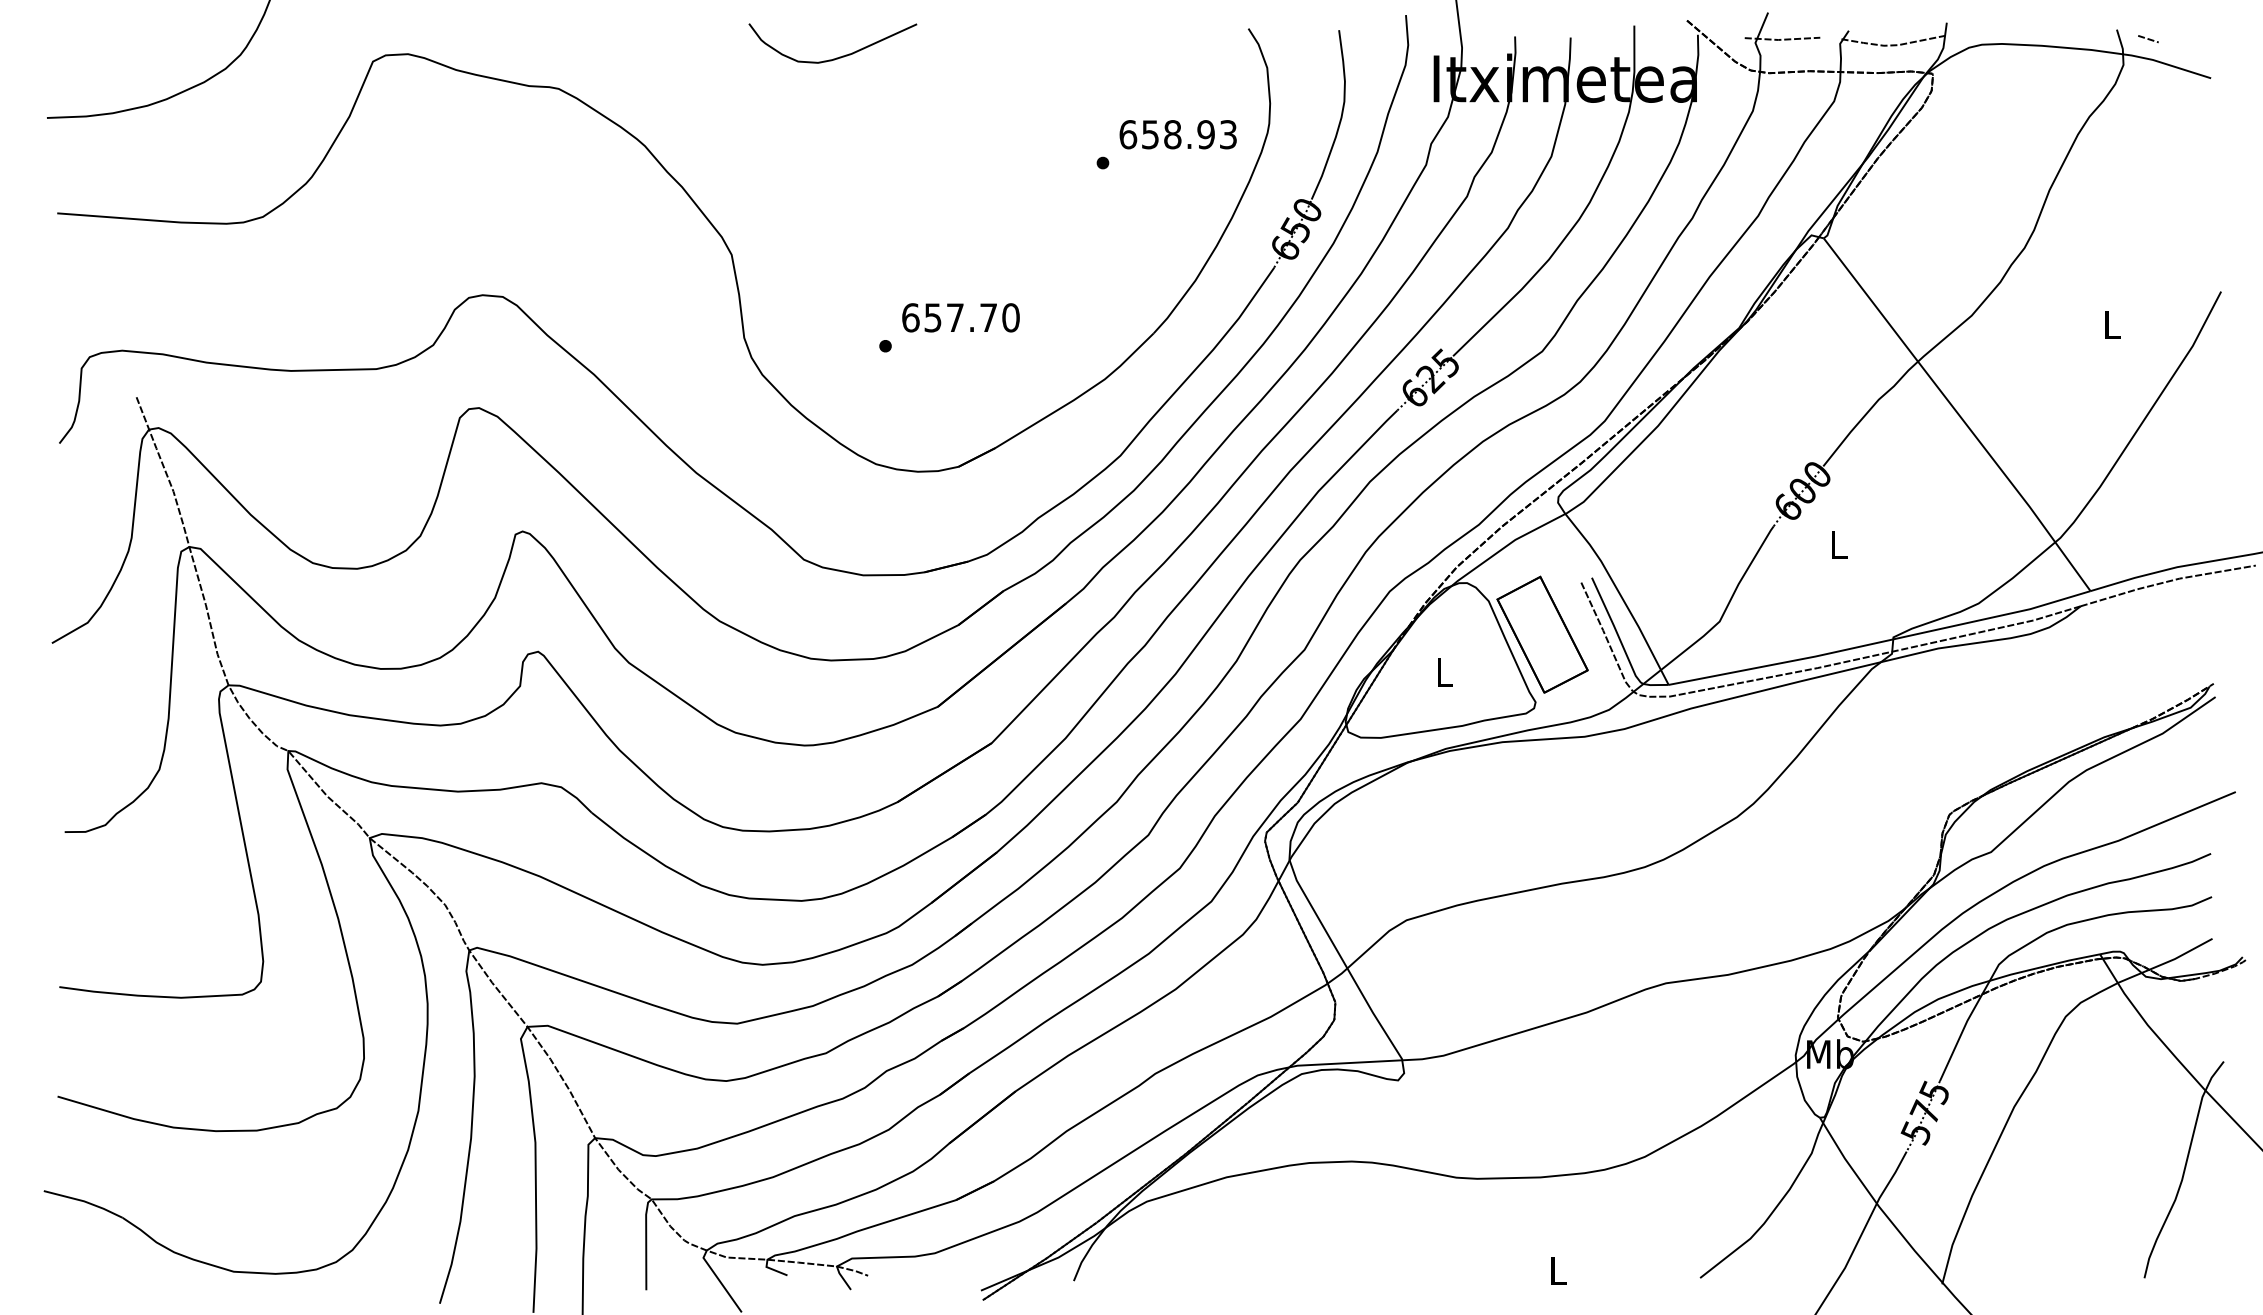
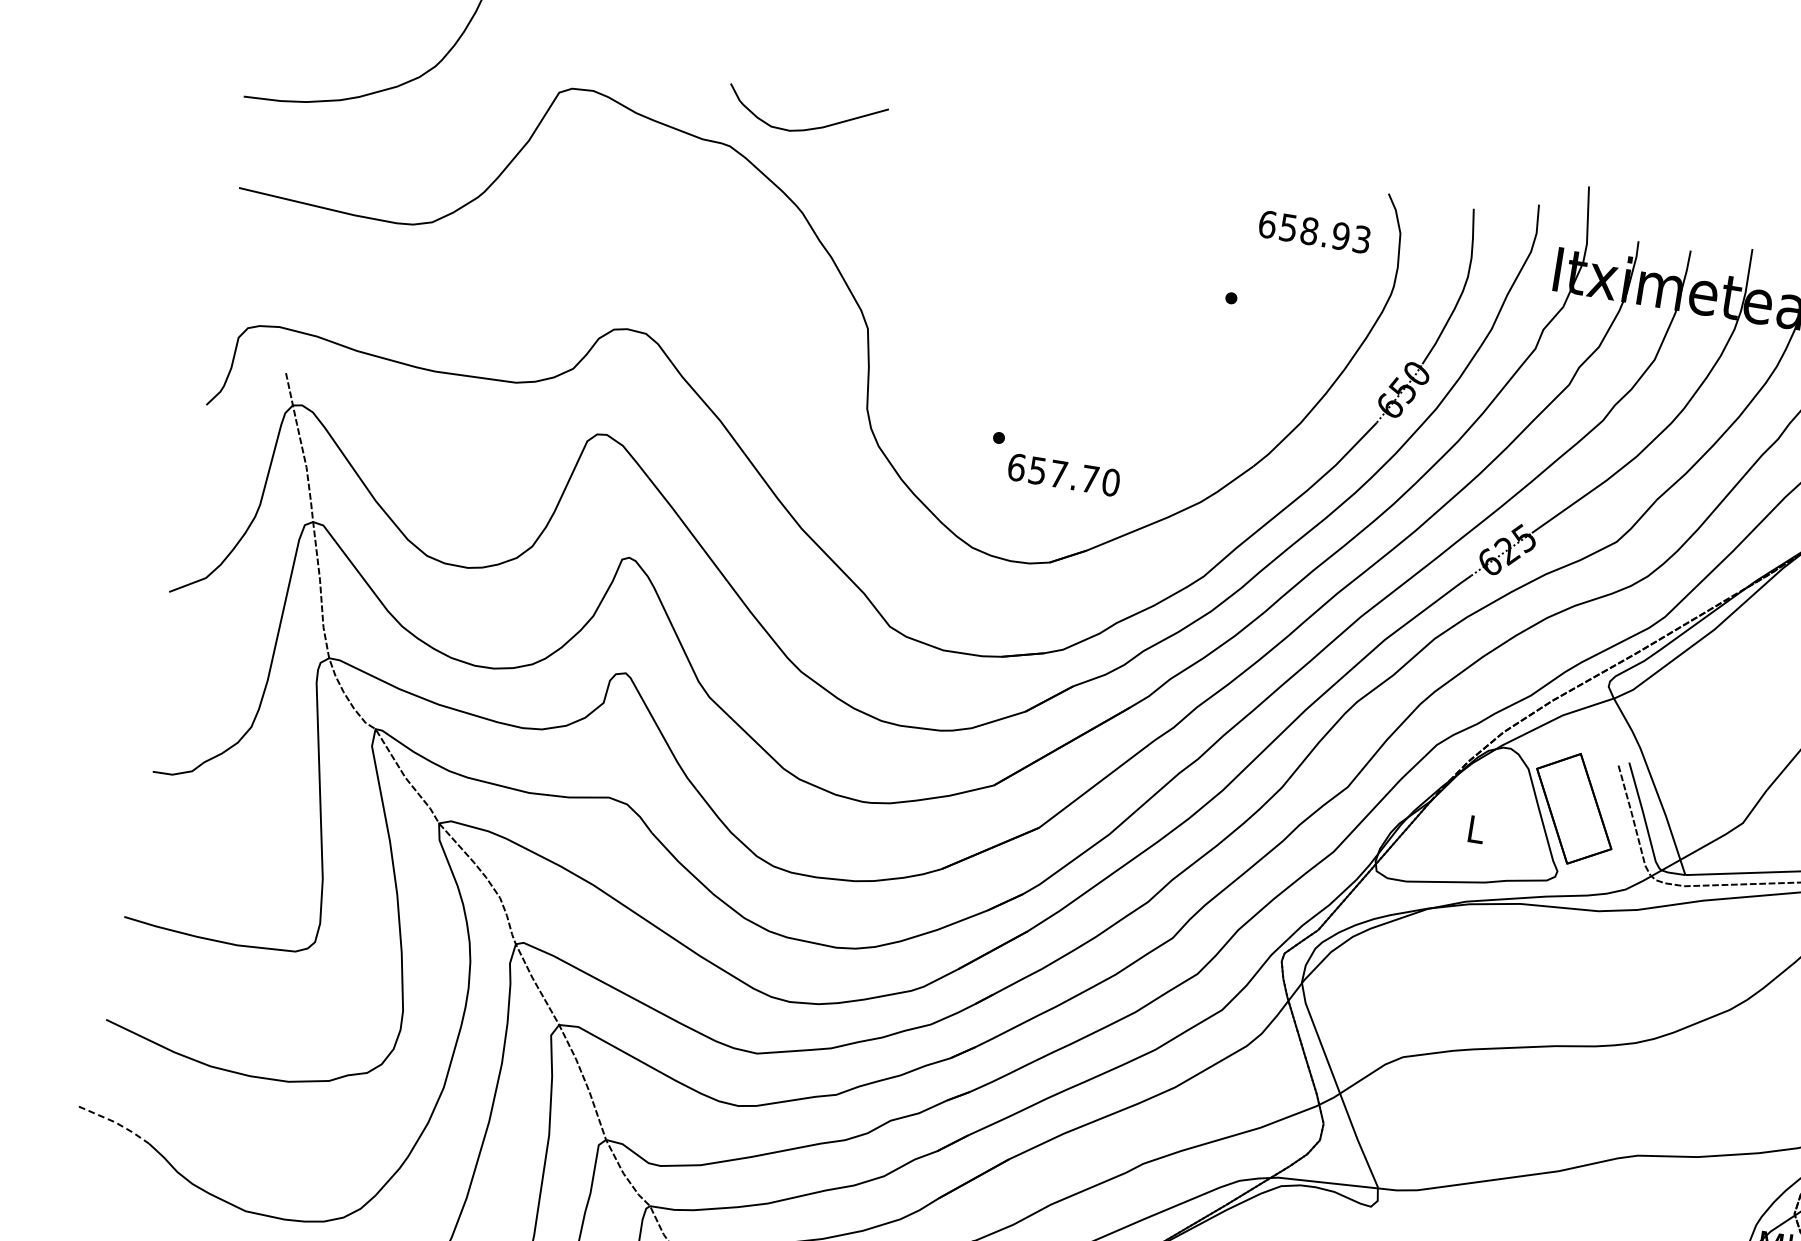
curve: (836, 57) -> (808, 128), moved
text: (1177, 134) -> (1314, 231), moved
text: (960, 317) -> (1063, 474), moved
line: (84, 1201) -> (115, 1122), solid -> dashed

